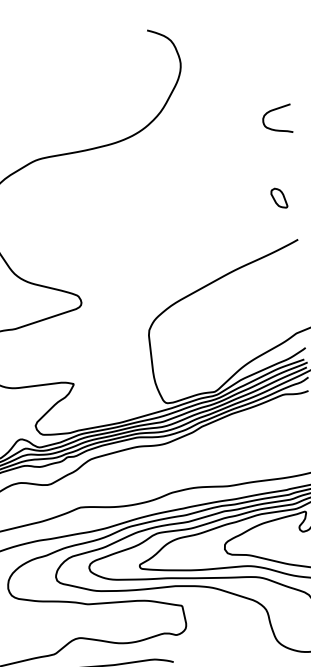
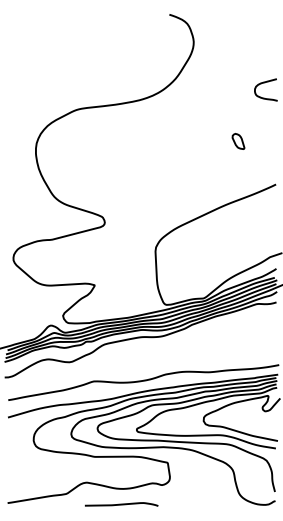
part: (279, 198) -> (238, 141), moved

